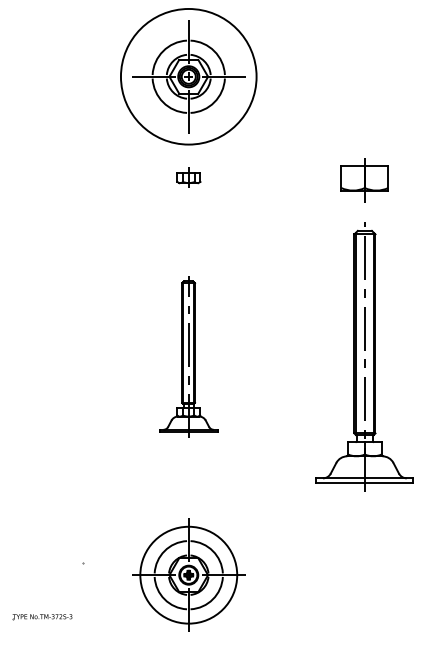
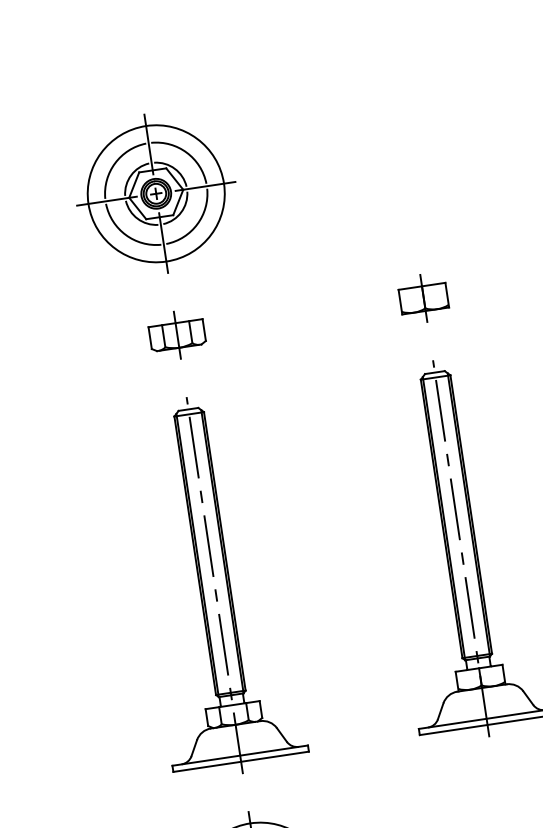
circle: (188, 76) -> (155, 193), size x0.71
part: (188, 177) -> (176, 334), size x1.67
part: (364, 177) -> (423, 297), size x0.71
part: (188, 356) -> (214, 585), size x1.67

